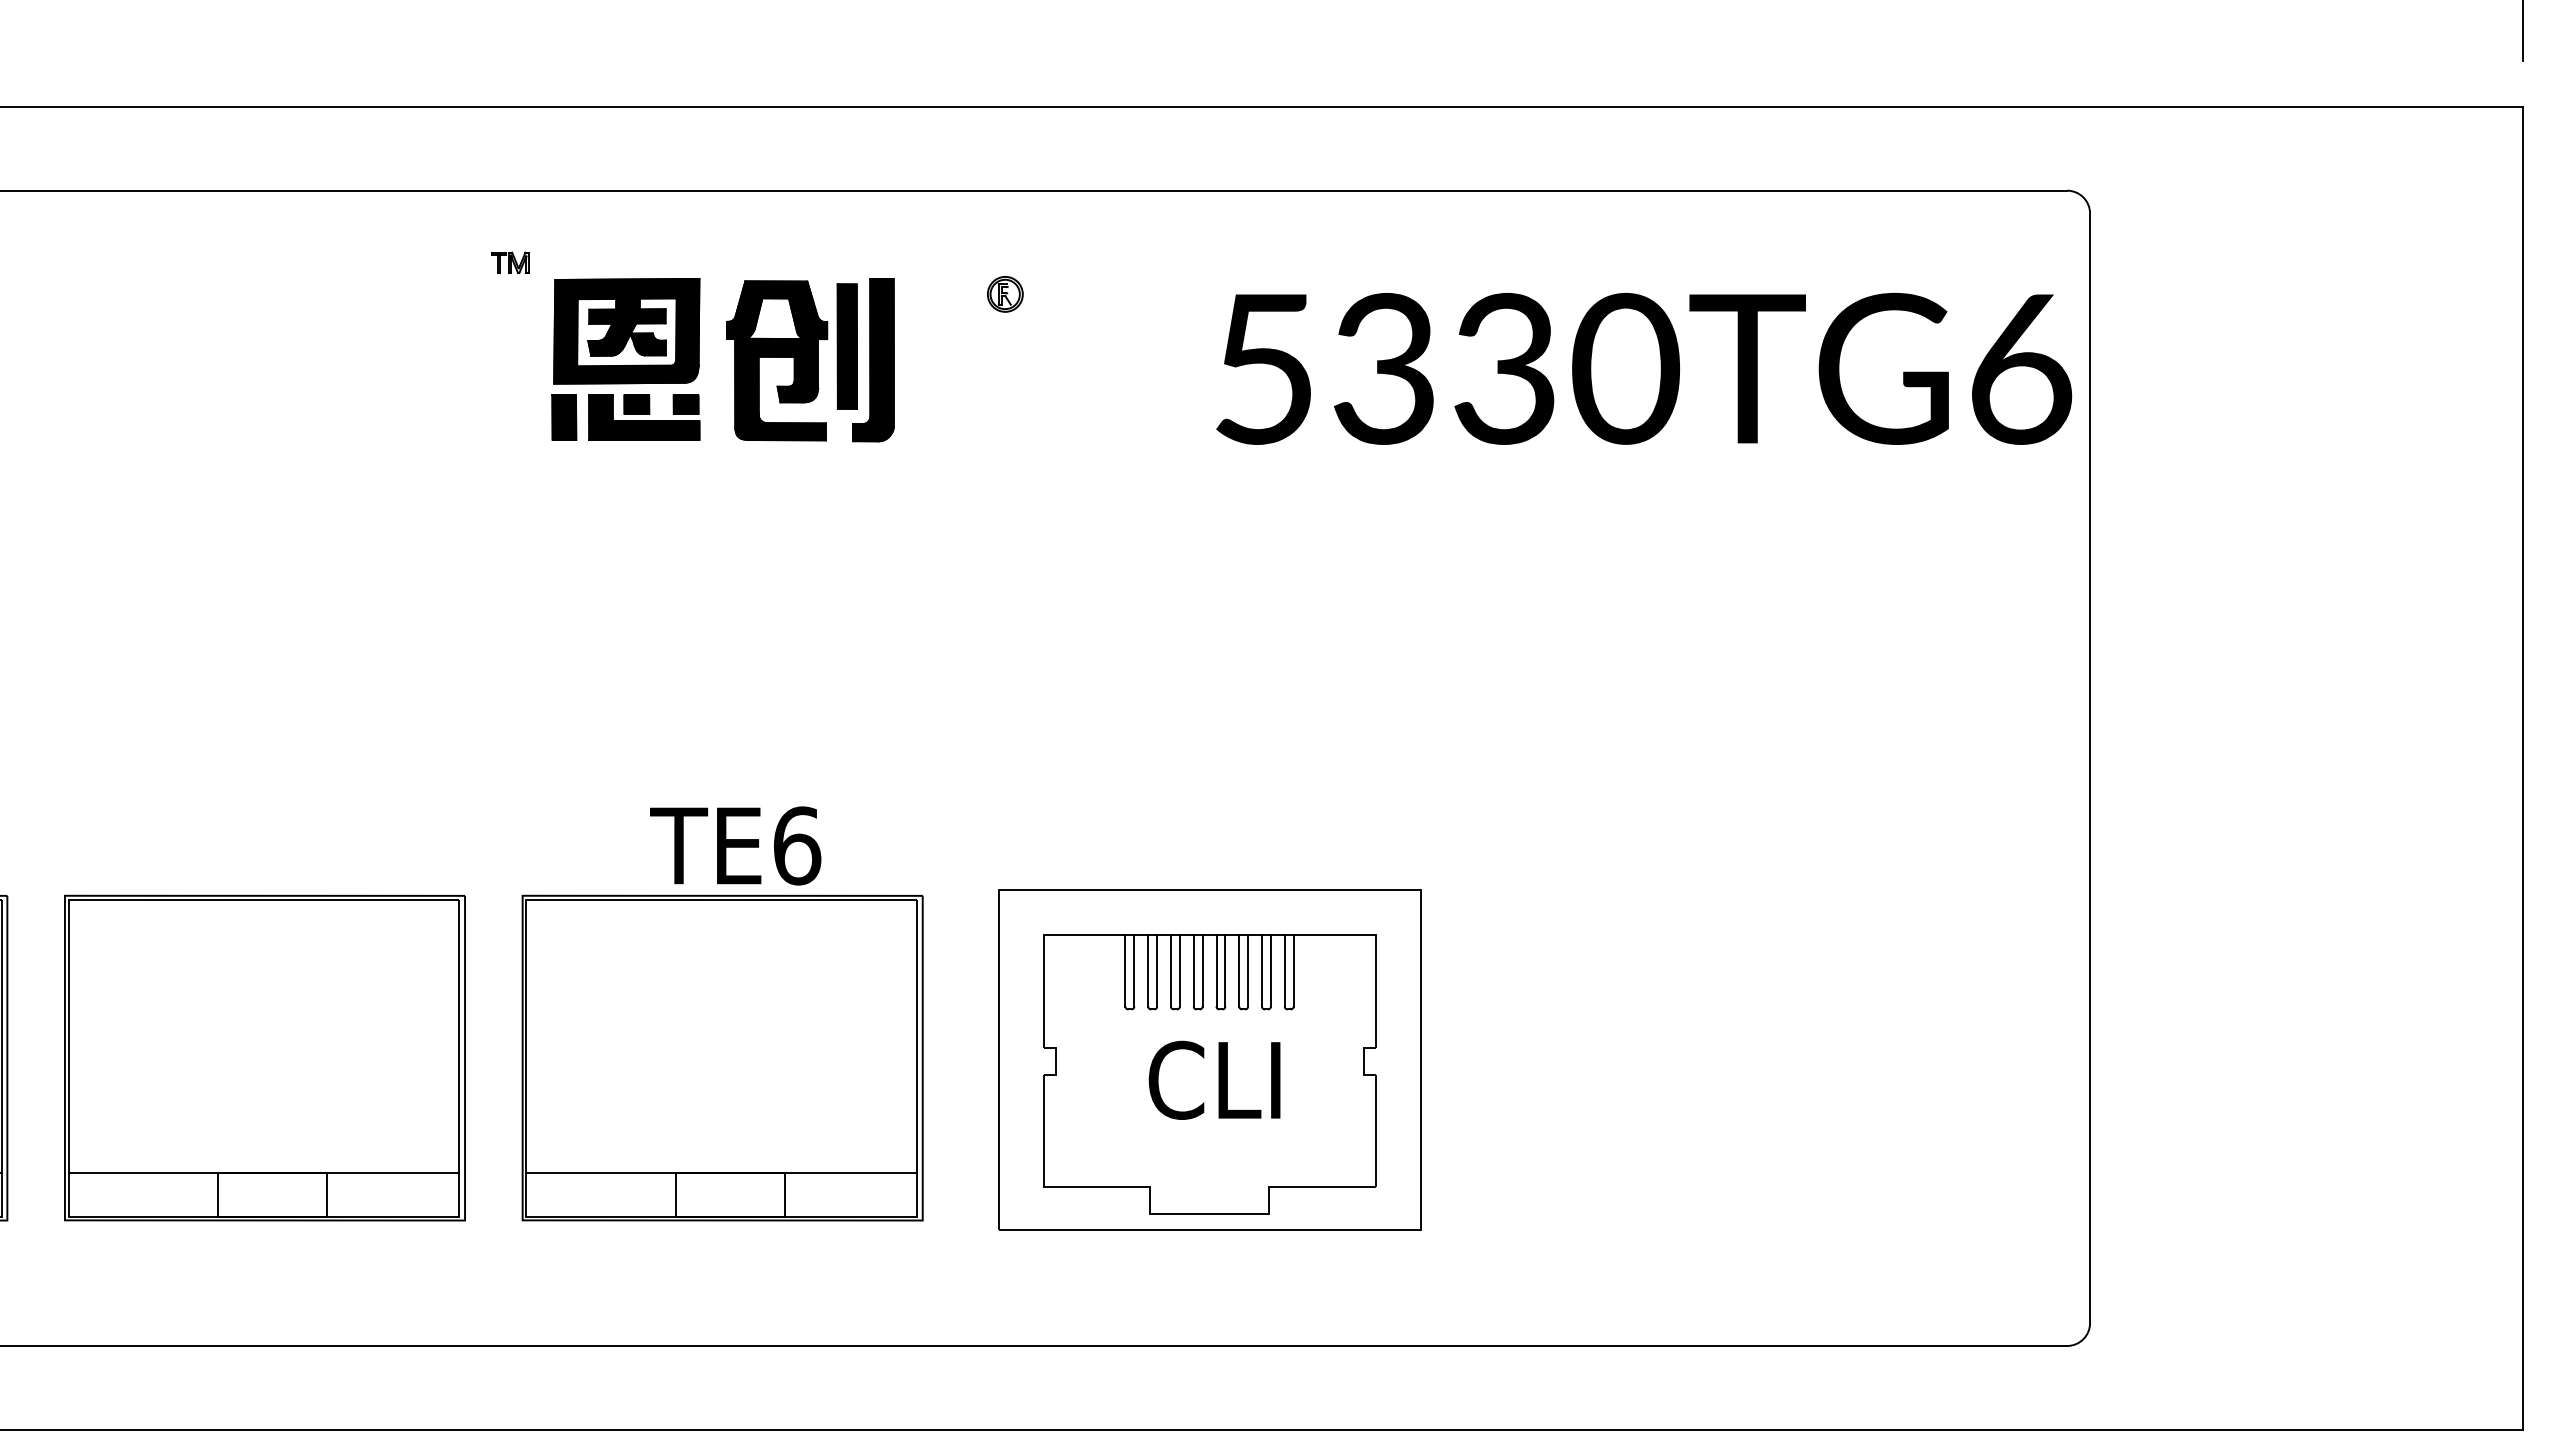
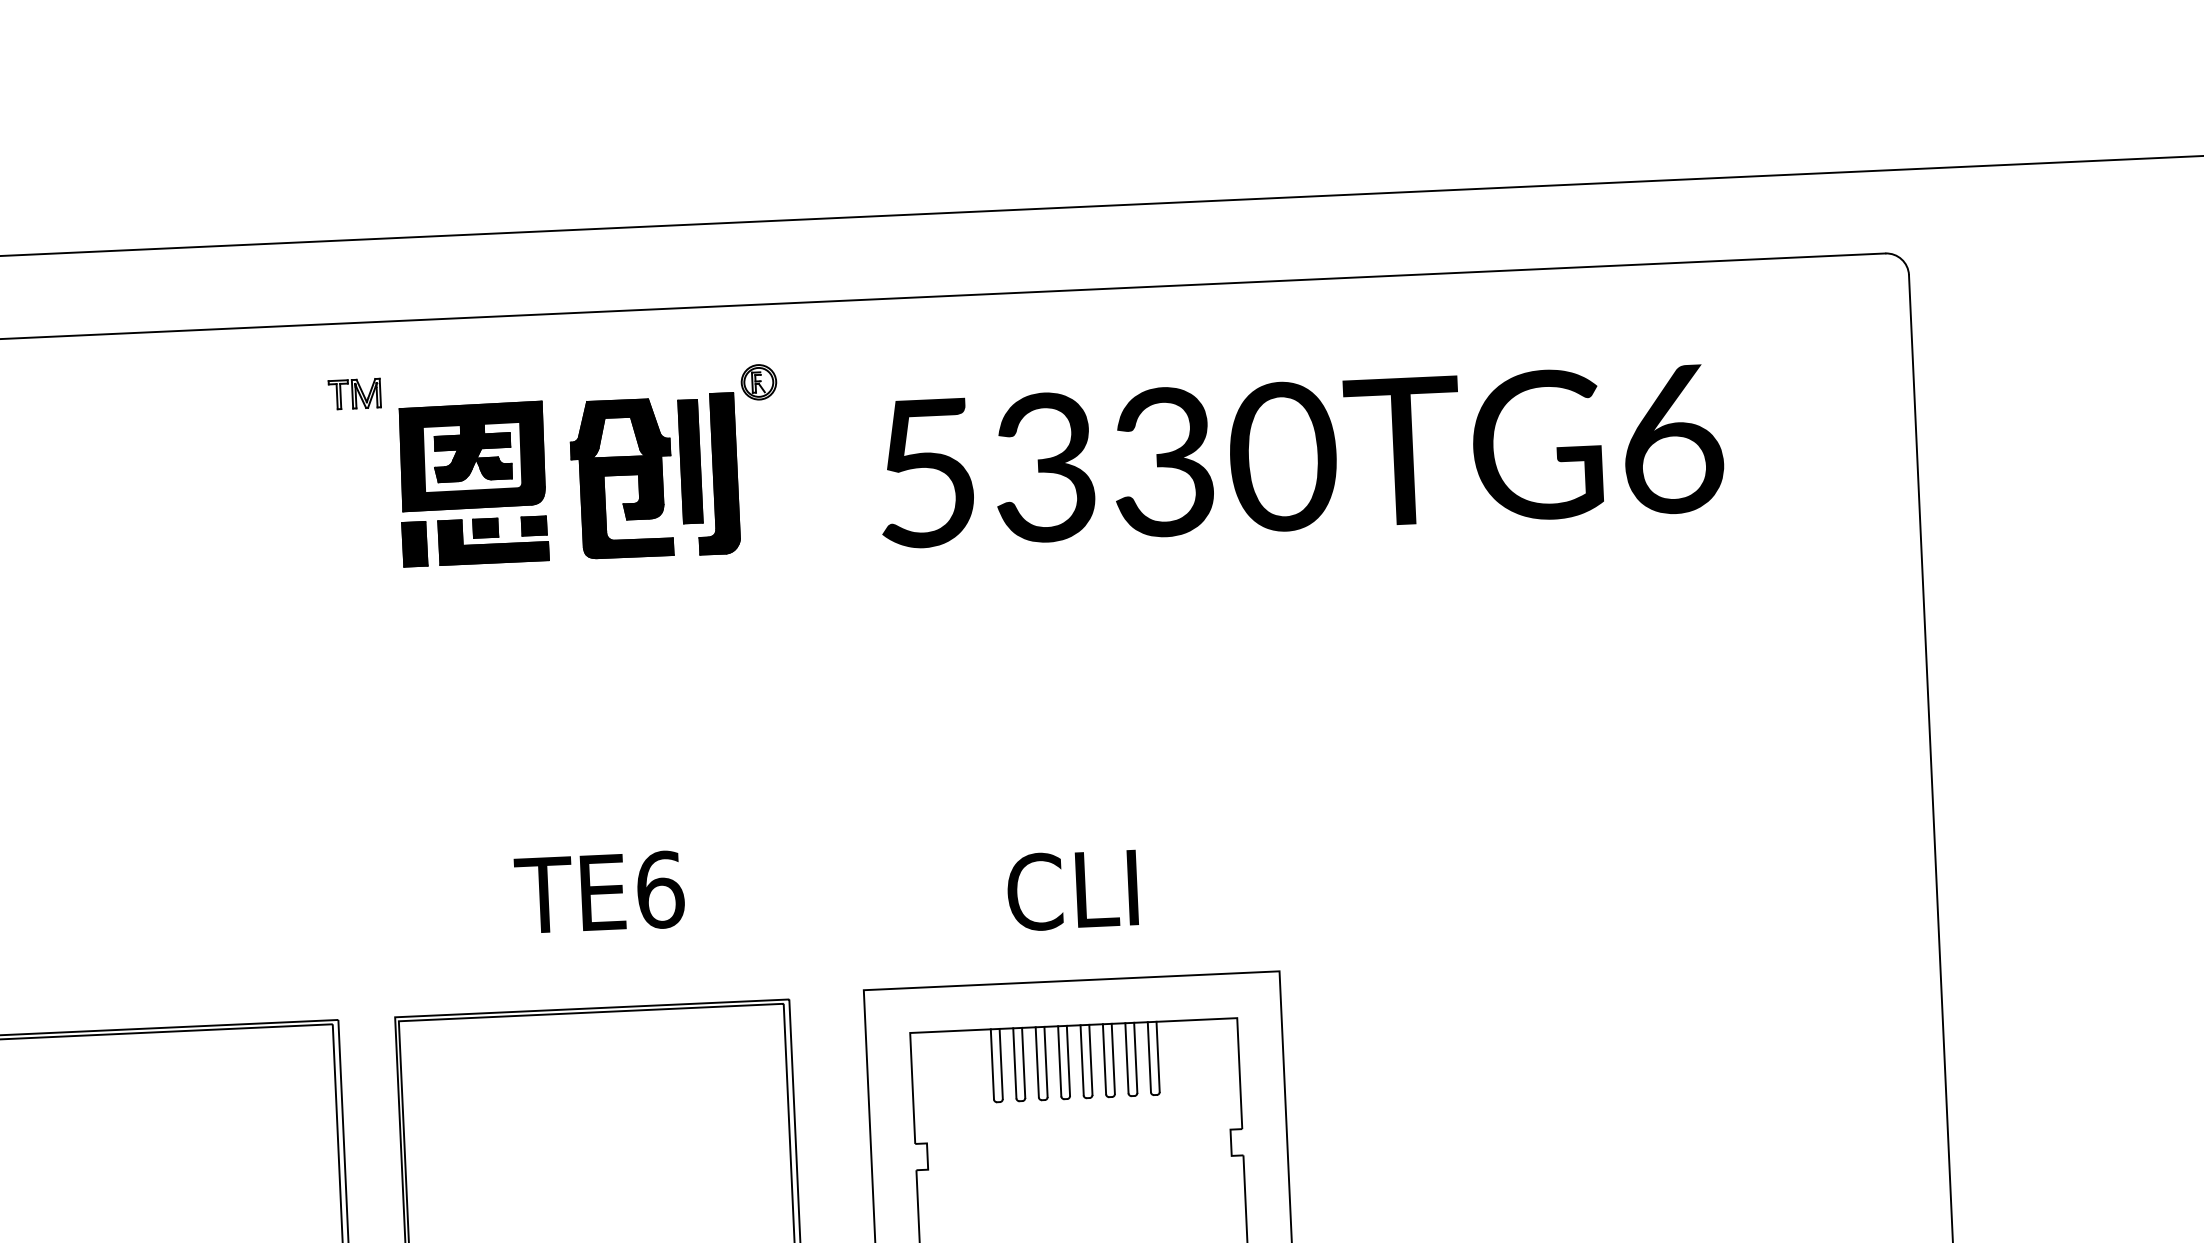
part: (510, 262) -> (354, 393), size x1.43
part: (1005, 294) -> (759, 382), moved
text: (1644, 368) -> (1301, 455), moved
text: (735, 845) -> (599, 892), moved
text: (1214, 1079) -> (1072, 889), moved

